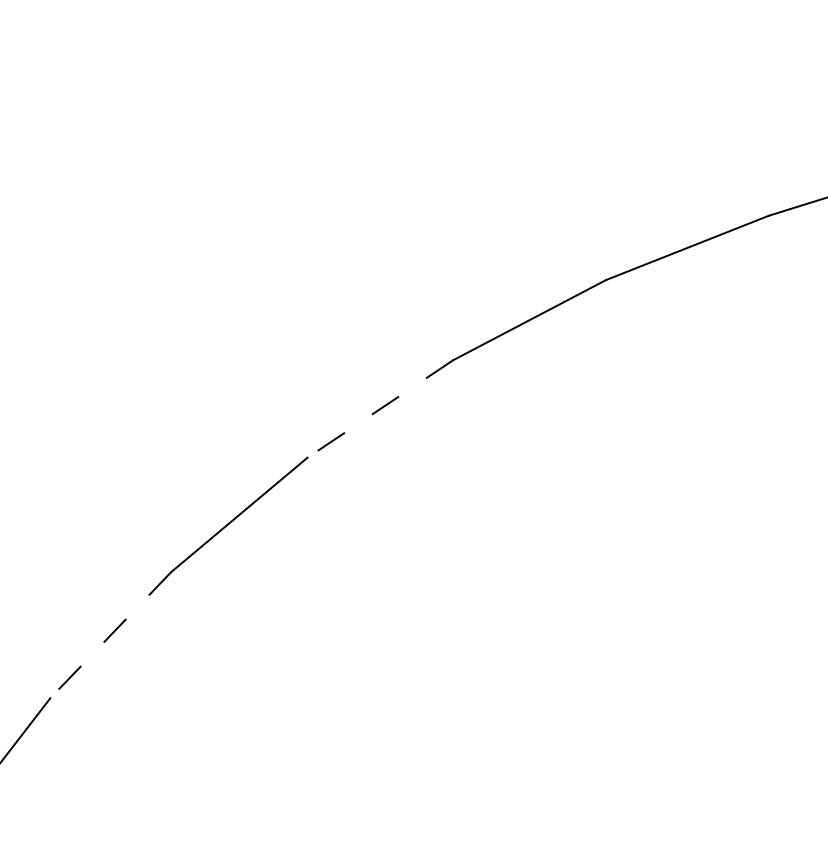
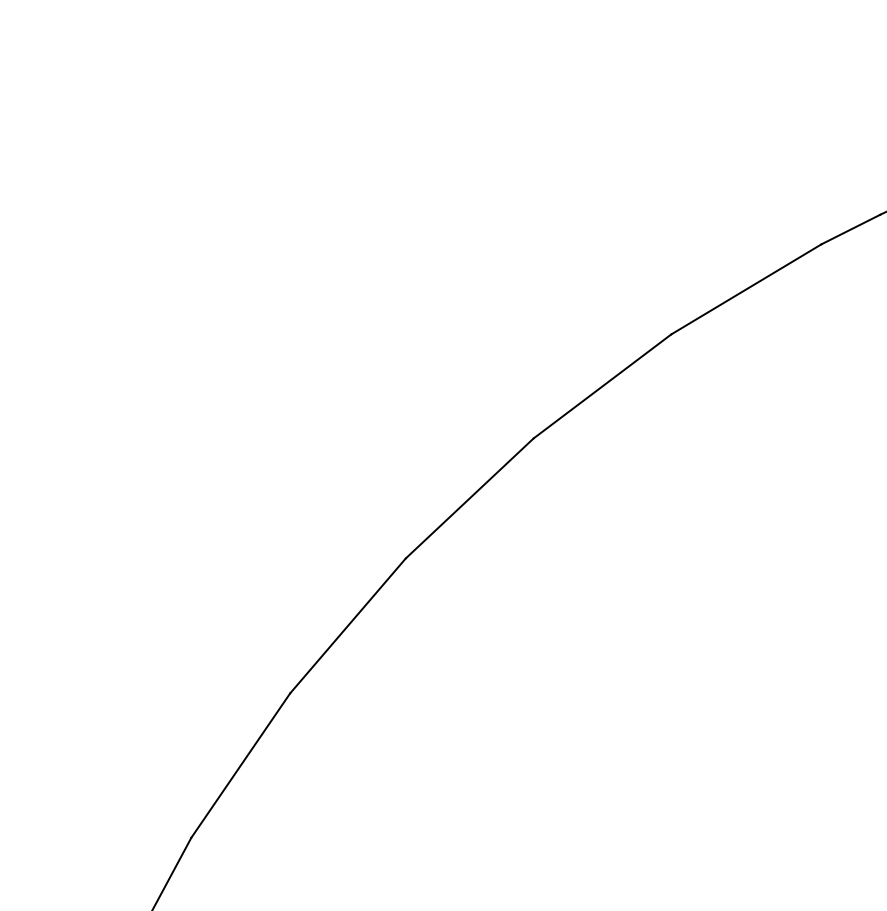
line: (380, 409) -> (469, 498), dashed -> solid
line: (110, 635) -> (240, 765), dashed -> solid

